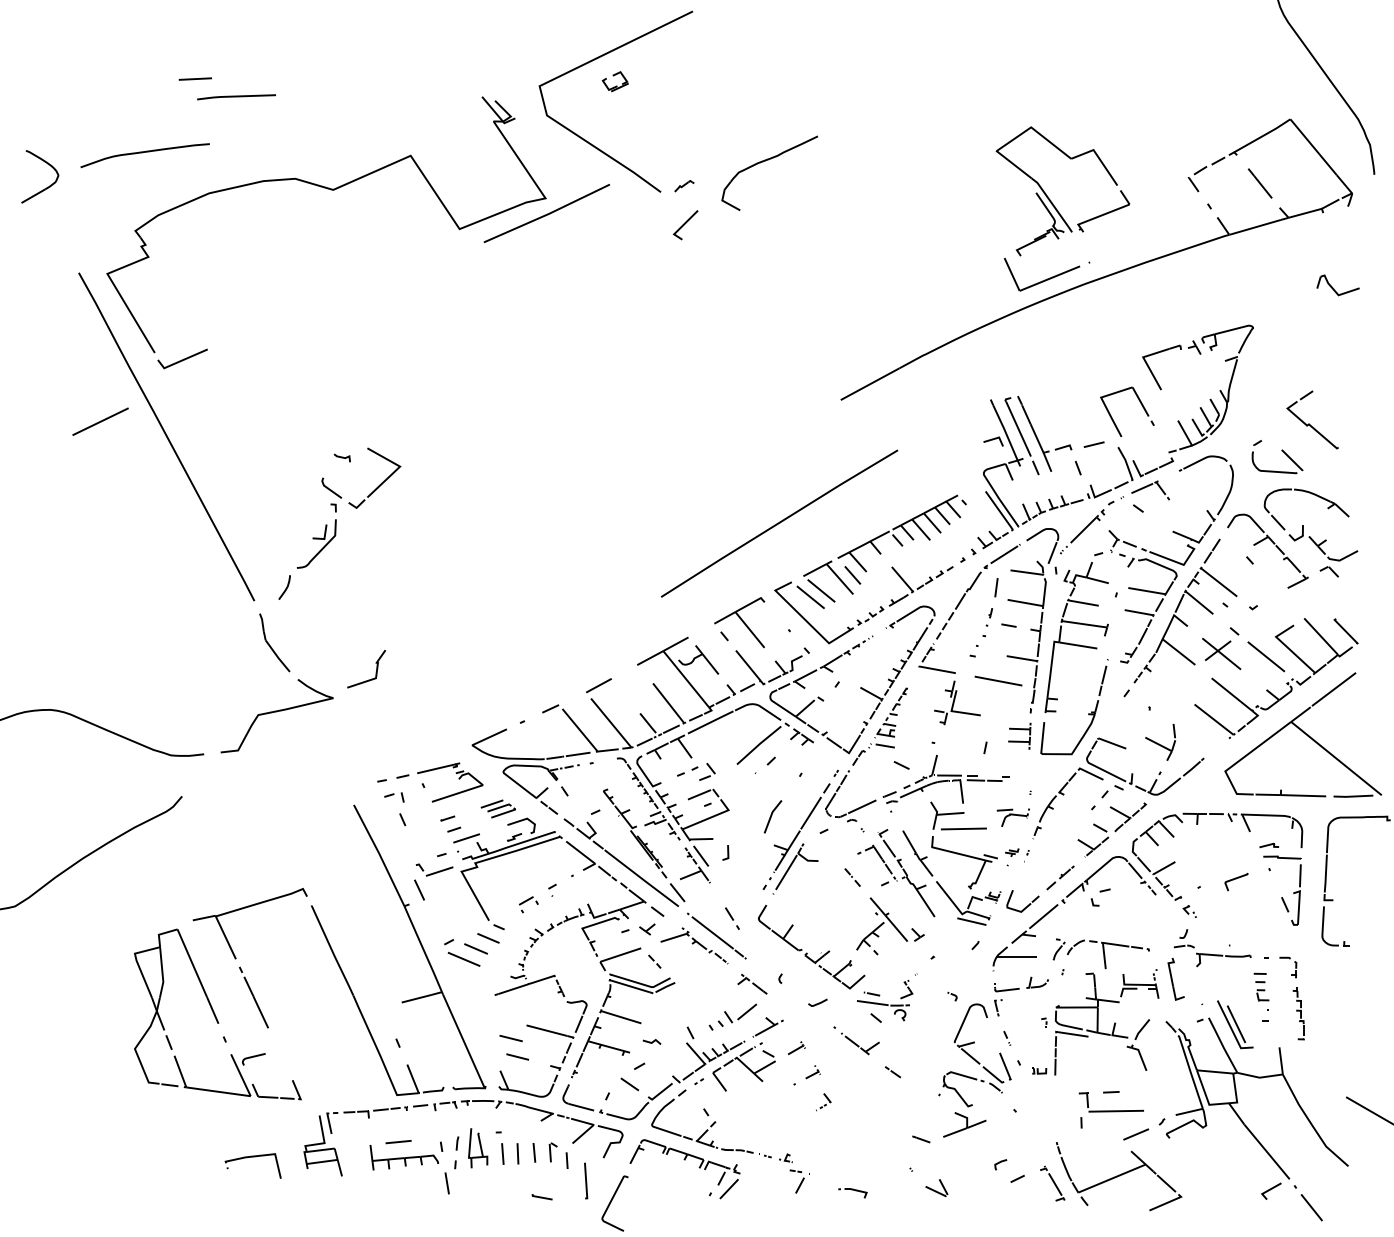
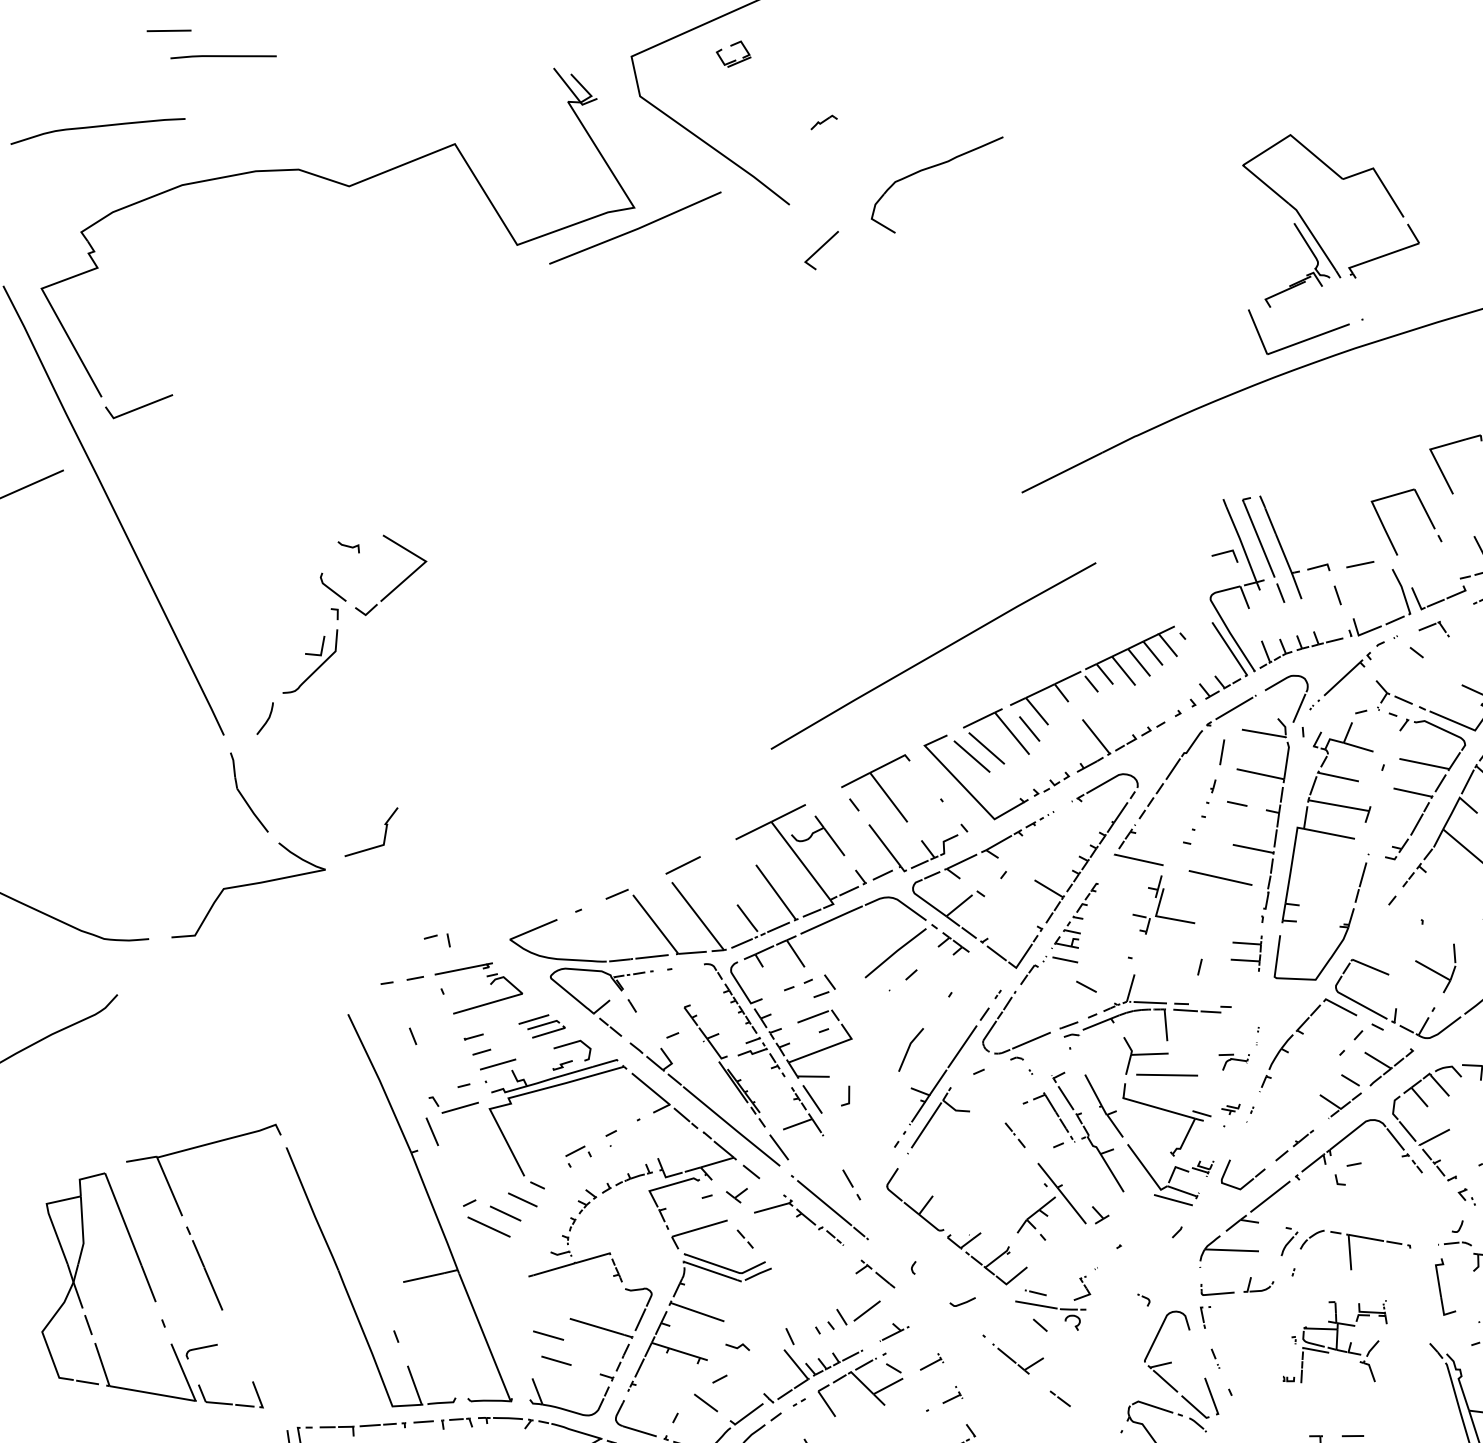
part: (684, 186) -> (824, 122), moved
part: (1150, 490) -> (1433, 628), size x0.6
part: (394, 797) -> (437, 940), moved
part: (1012, 817) -> (1232, 1062), size x0.7
part: (1095, 1022) -> (1334, 1341), size x0.6
part: (767, 1027) -> (893, 1332), size x0.7

